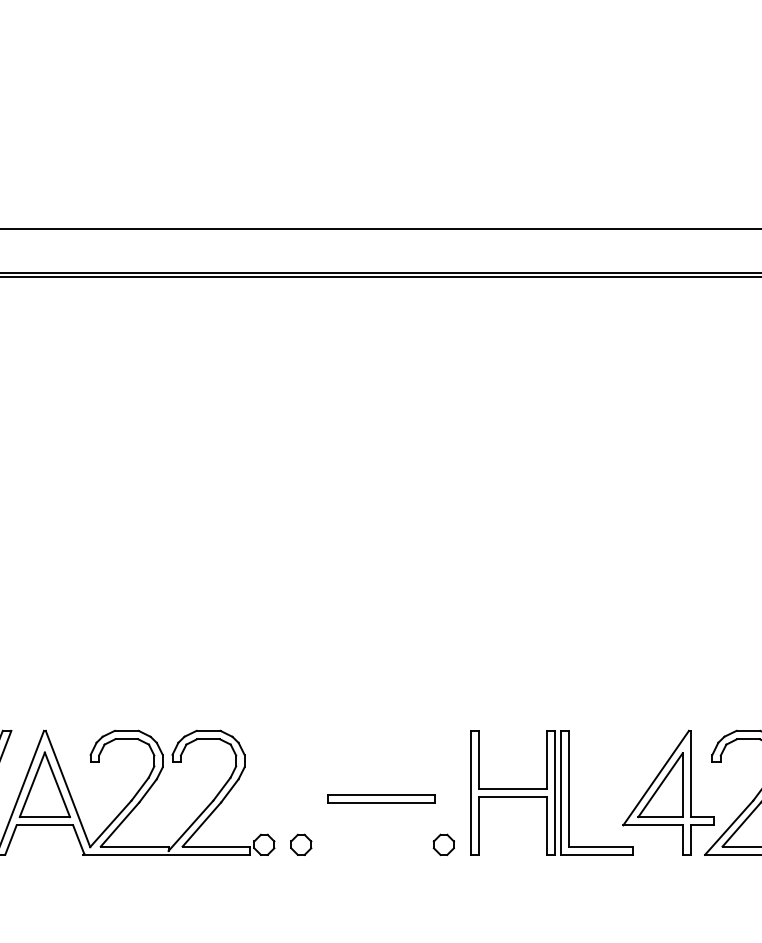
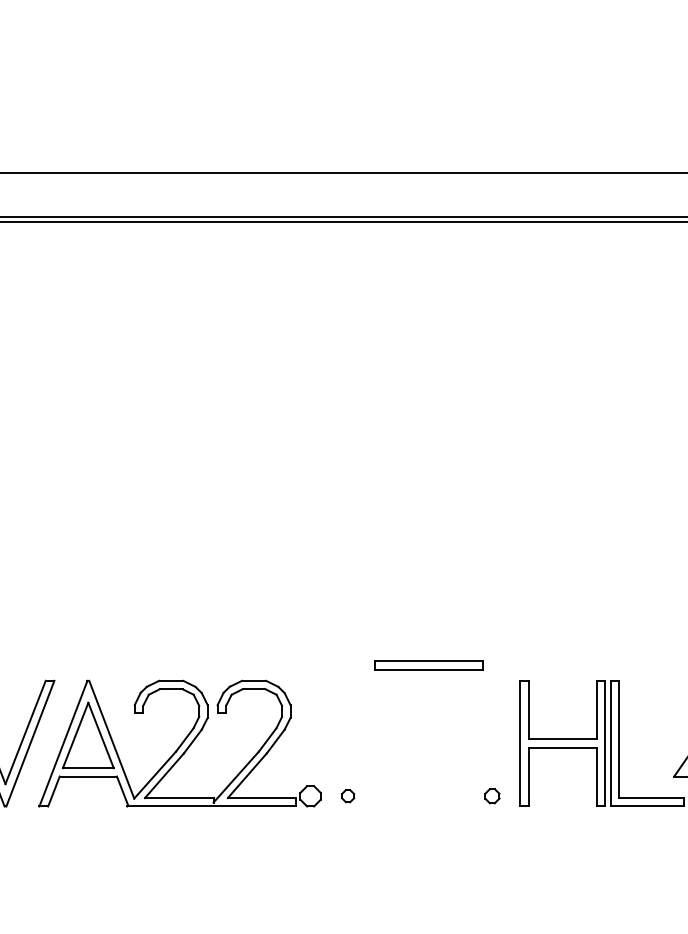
part: (381, 798) -> (429, 665), moved
part: (301, 844) -> (348, 795), size x0.6
part: (443, 844) -> (492, 795), size x0.7

